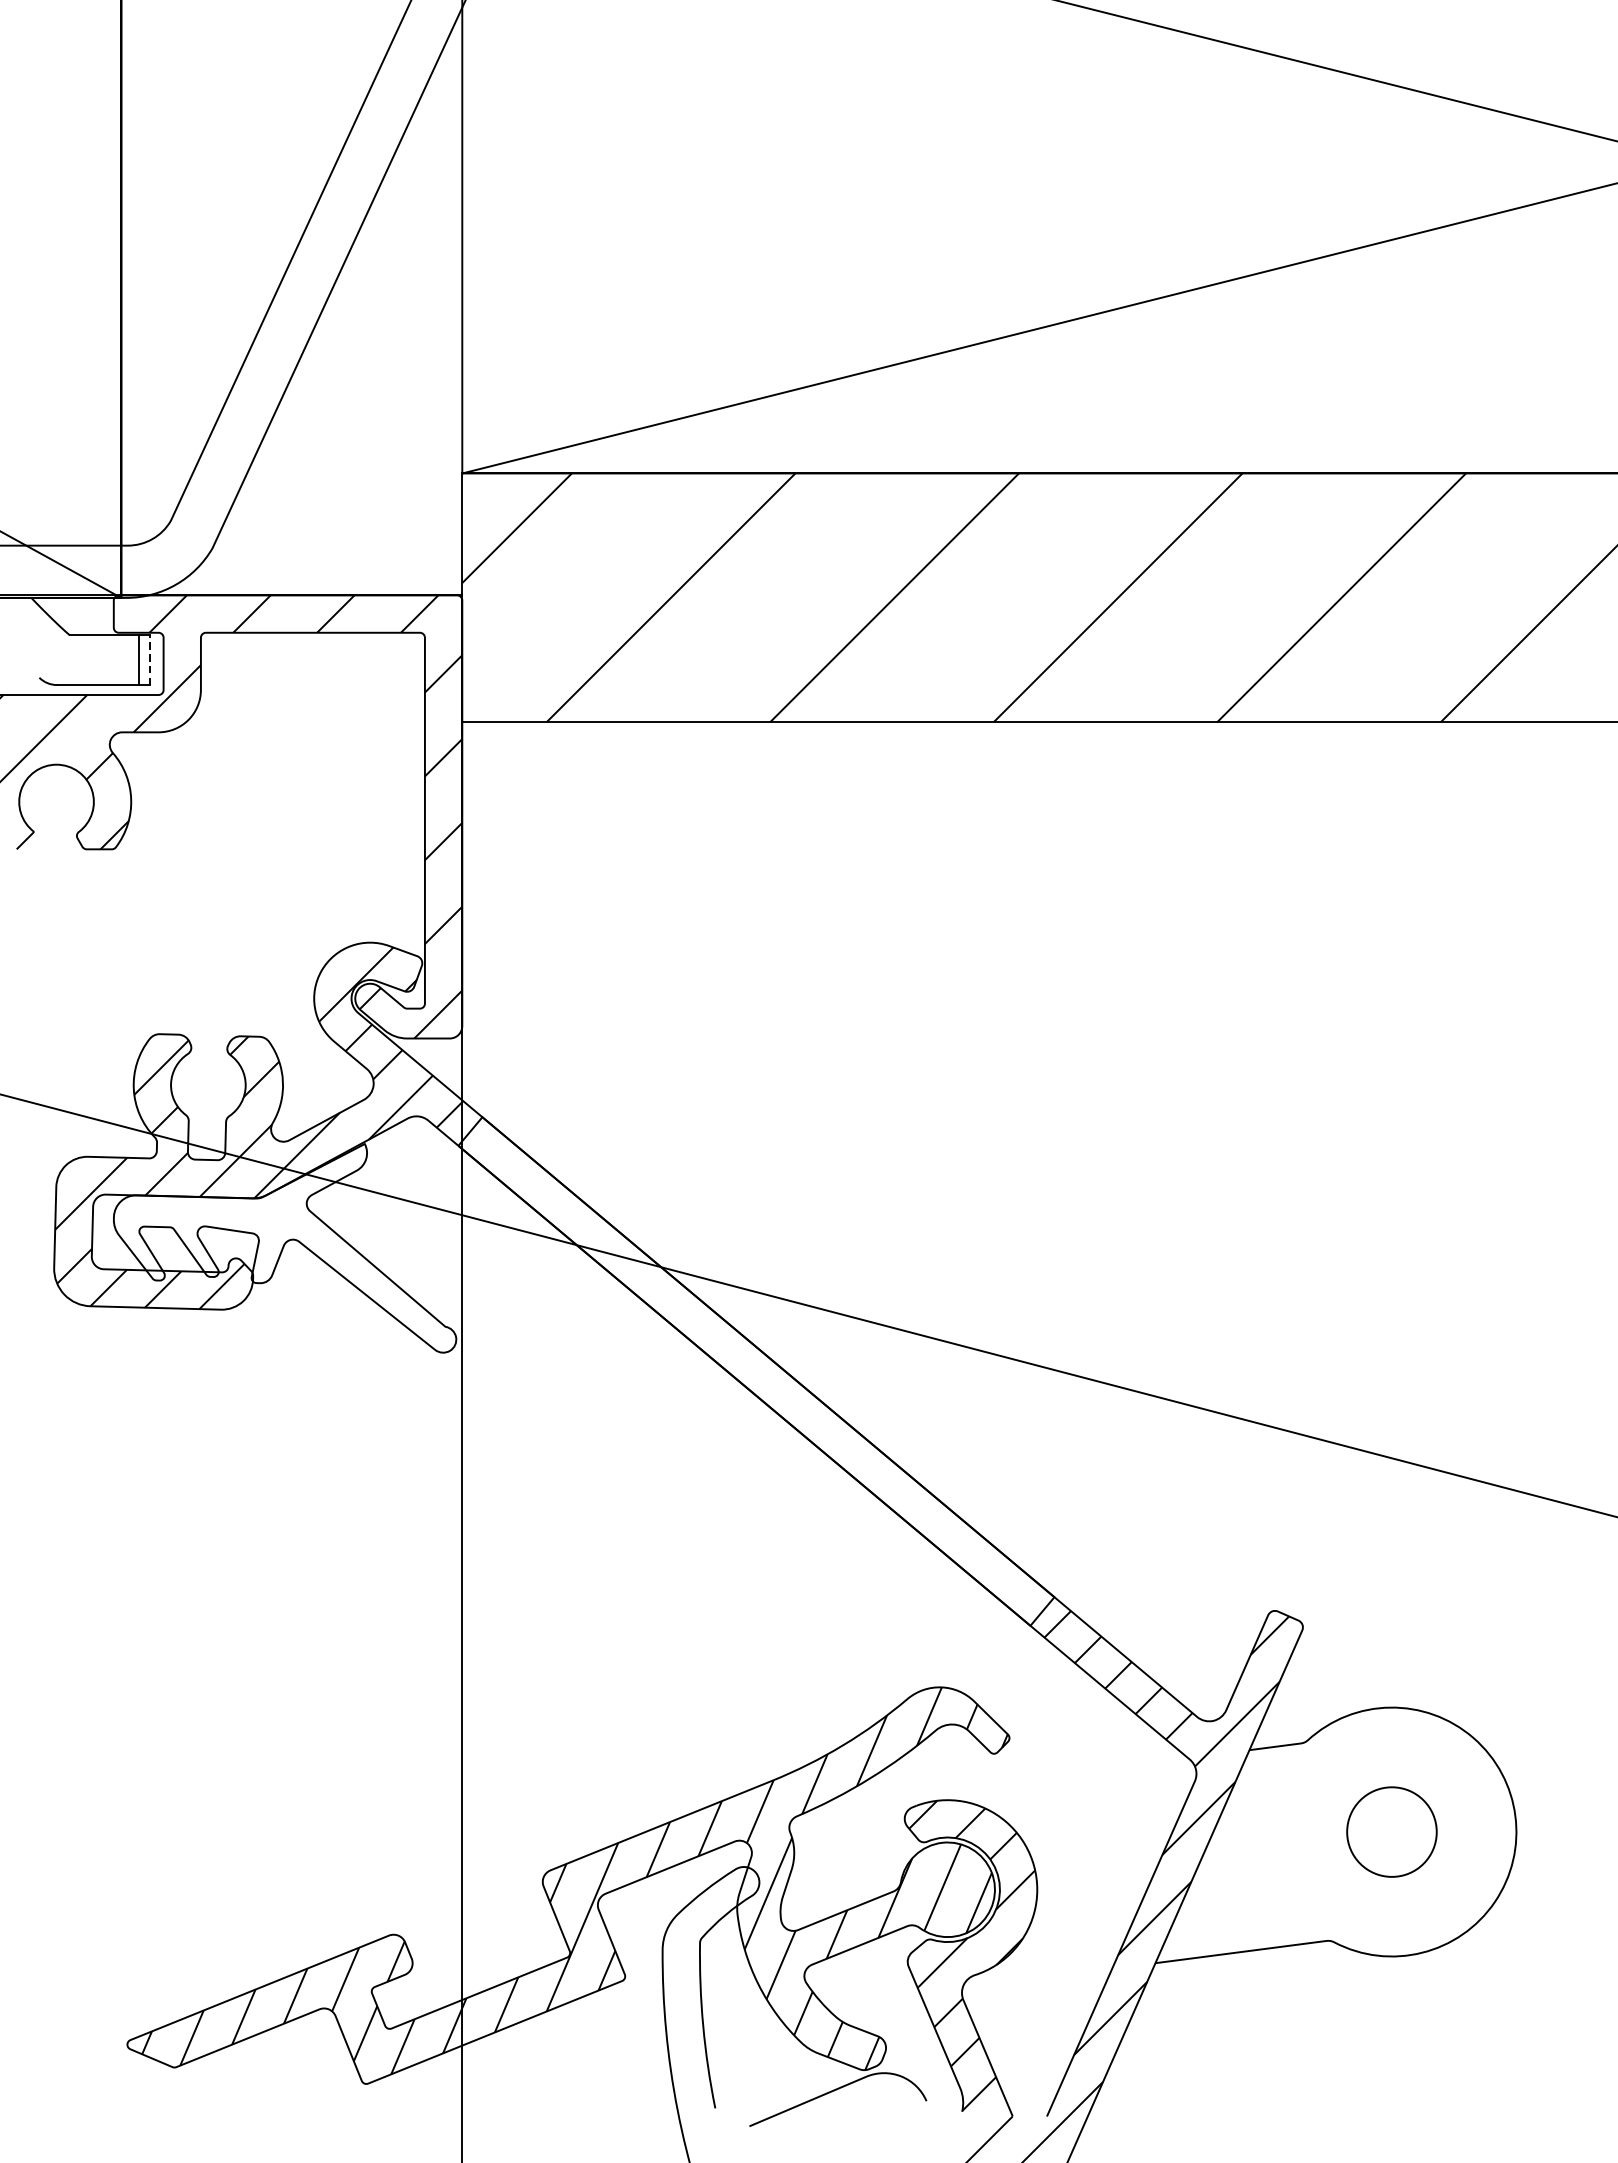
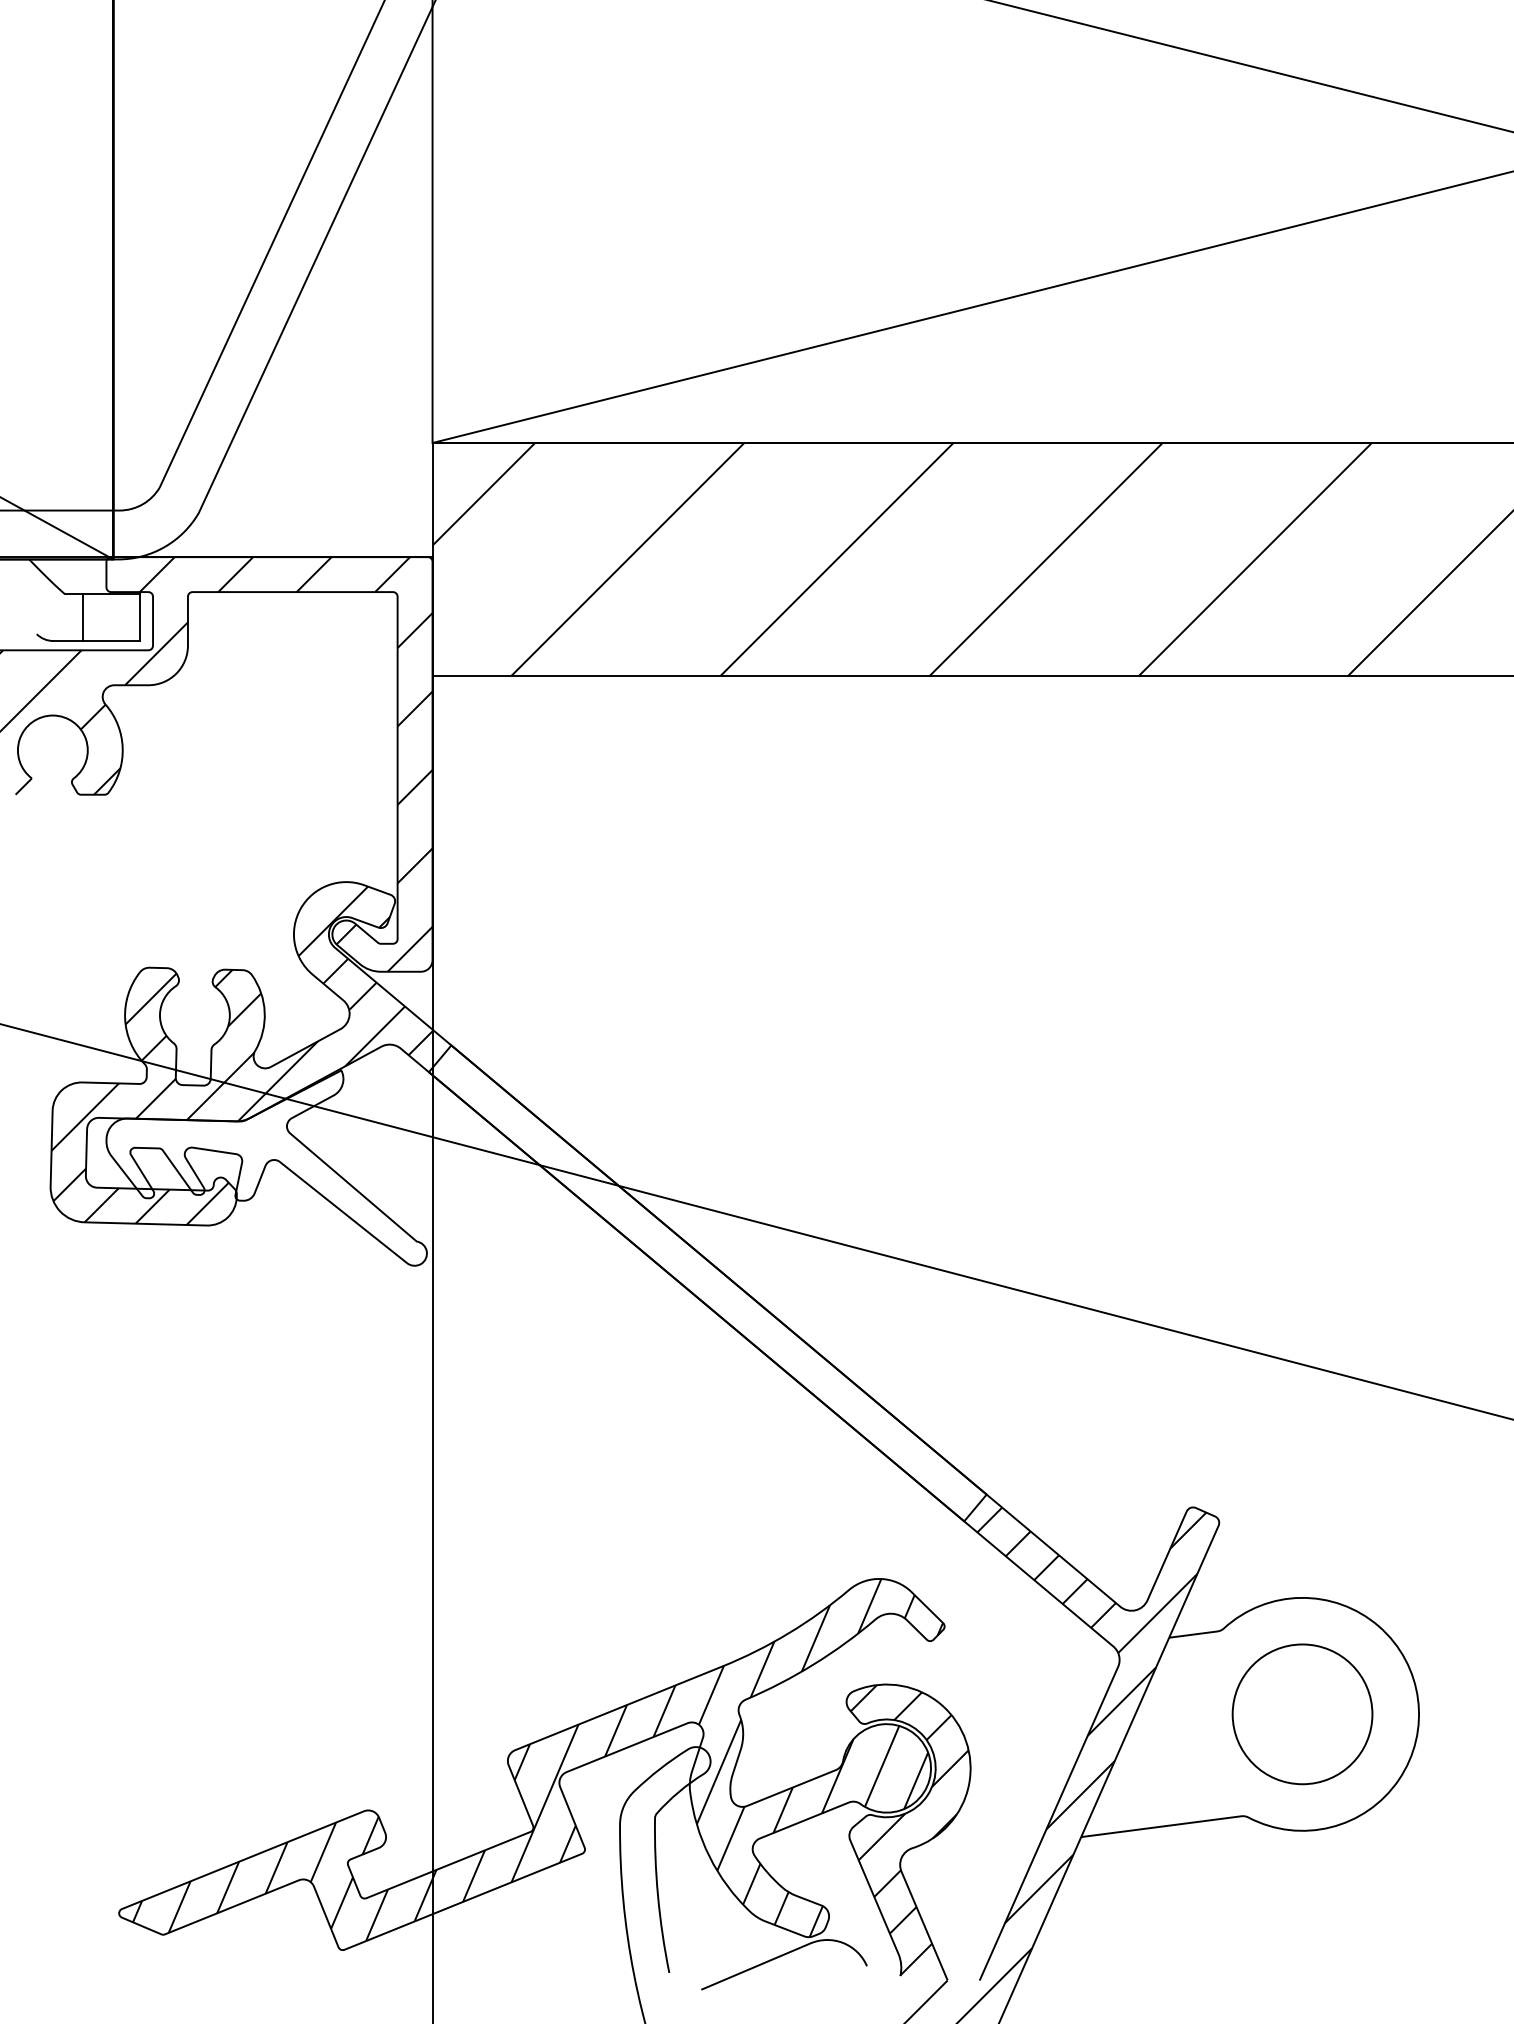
line: (139, 659) -> (83, 617), moved
line: (149, 659) -> (139, 617), dashed -> solid
circle: (1391, 1832) -> (1302, 1714), size x1.67

